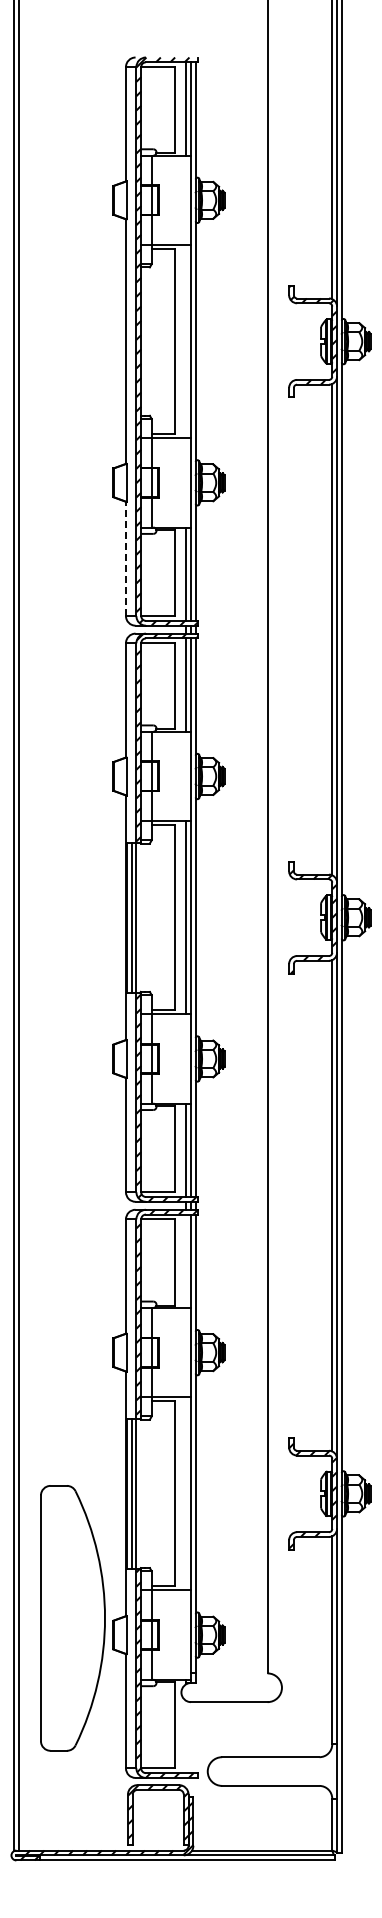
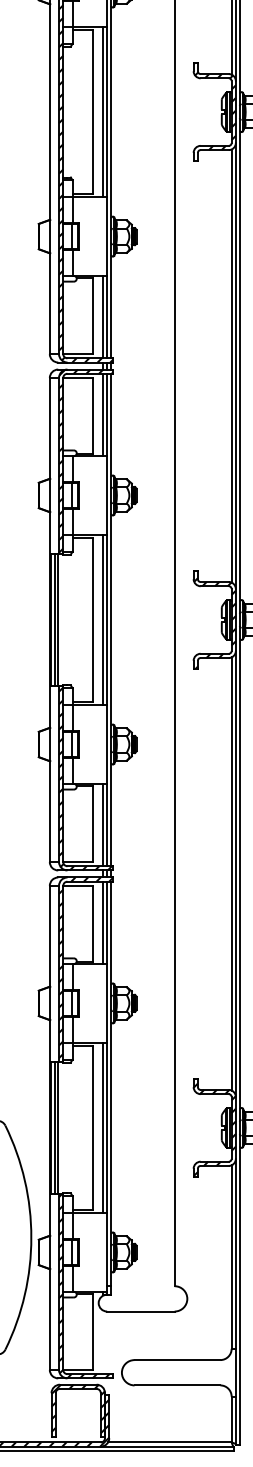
line: (186, 341) -> (103, 112), added
line: (126, 558) -> (50, 303), dashed -> solid
line: (186, 1260) -> (103, 922), added
line: (186, 1493) -> (103, 1127), added

